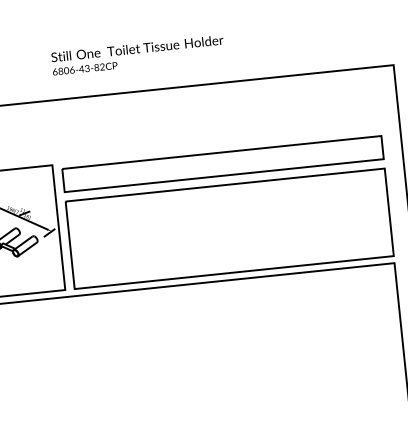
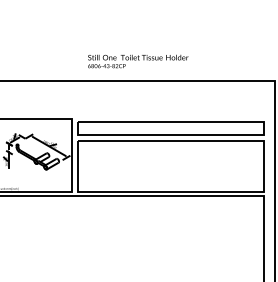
text: (138, 55) -> (138, 61), moved

